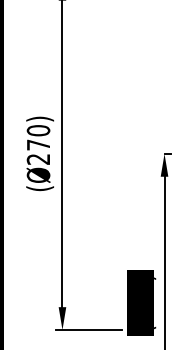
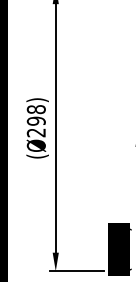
text: (38, 137) -> (36, 115), (Ø270) -> (Ø298)

